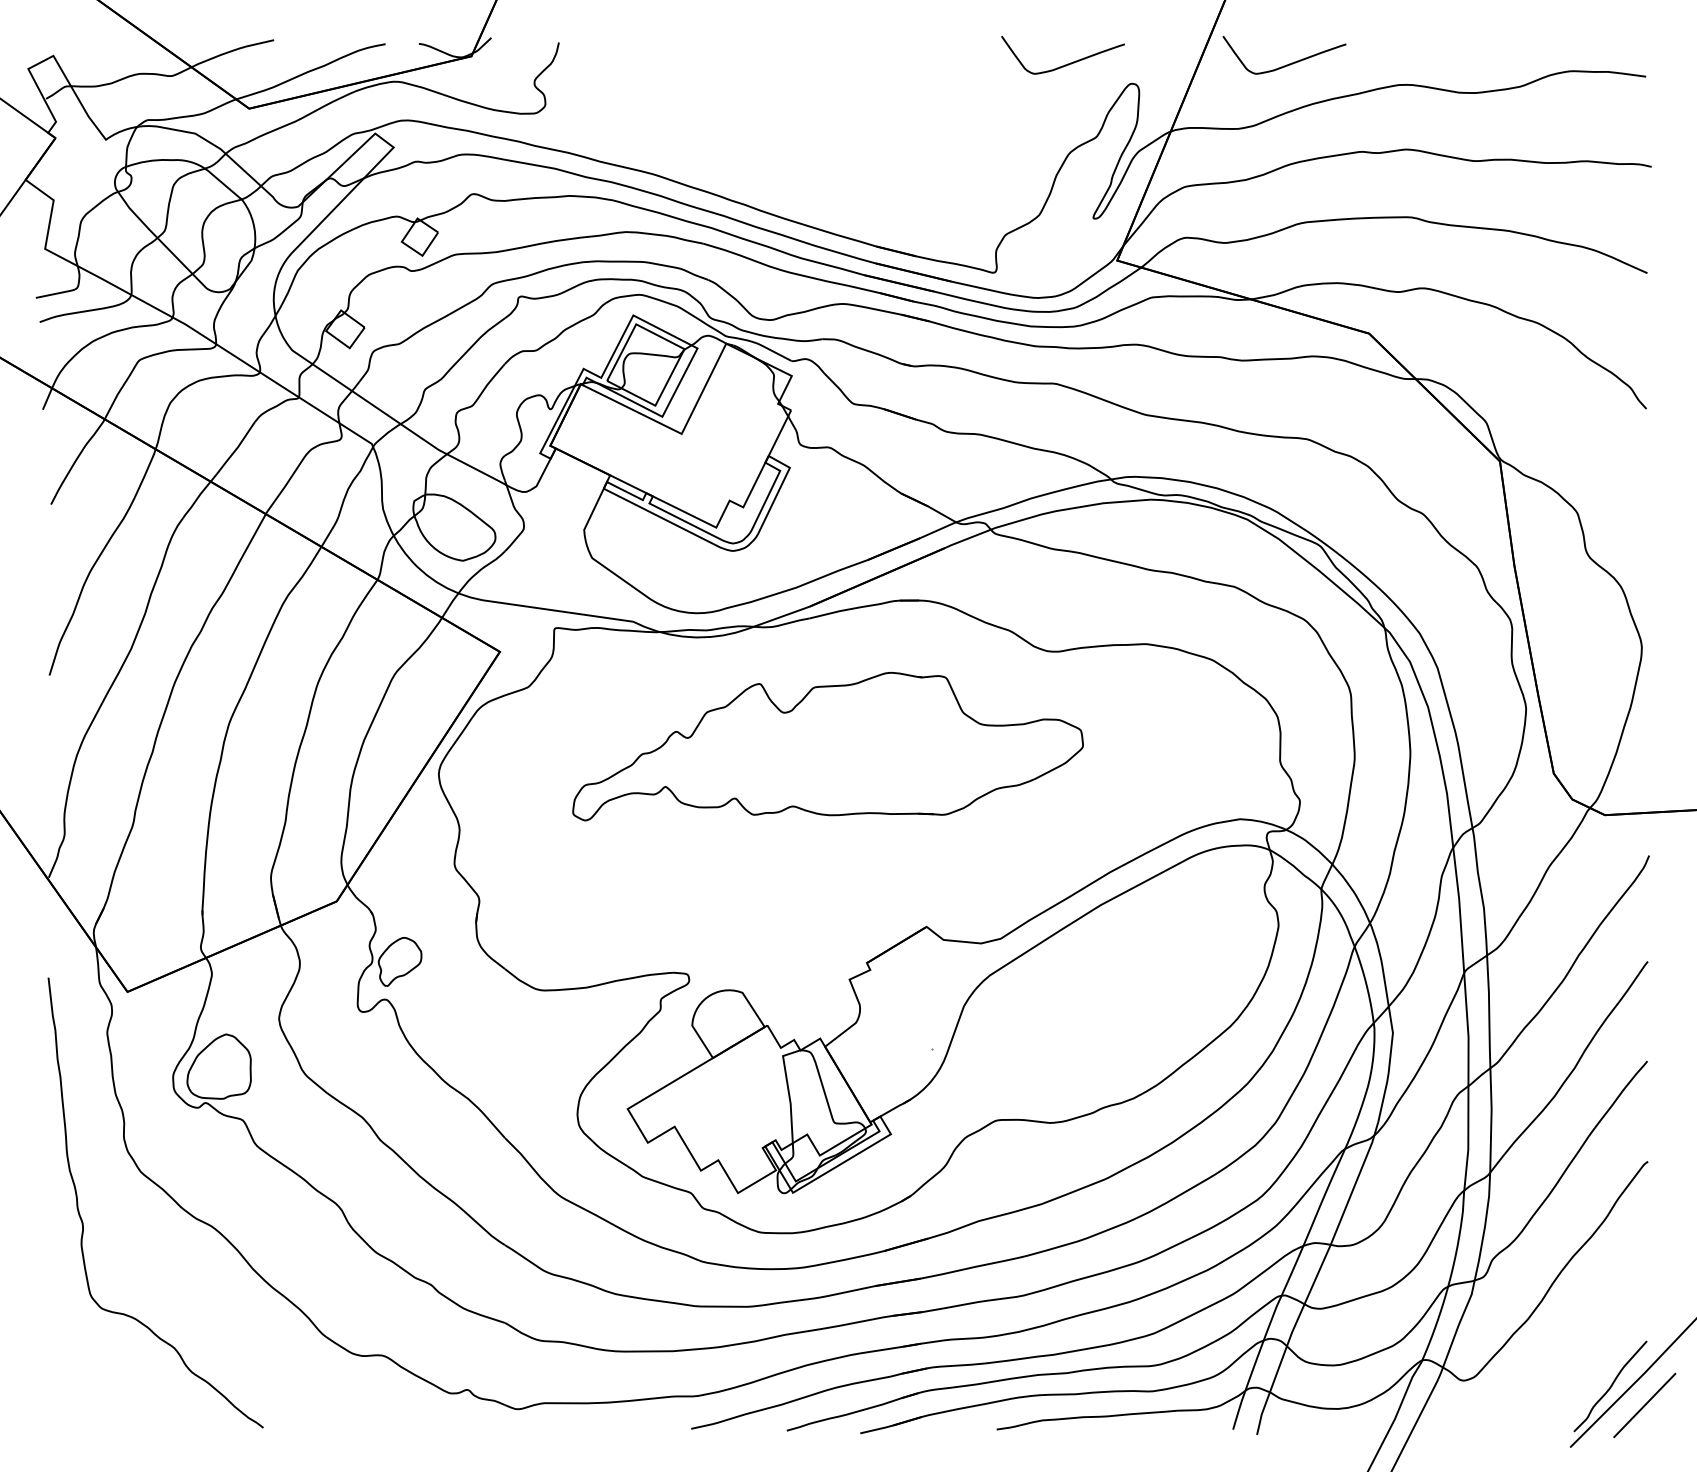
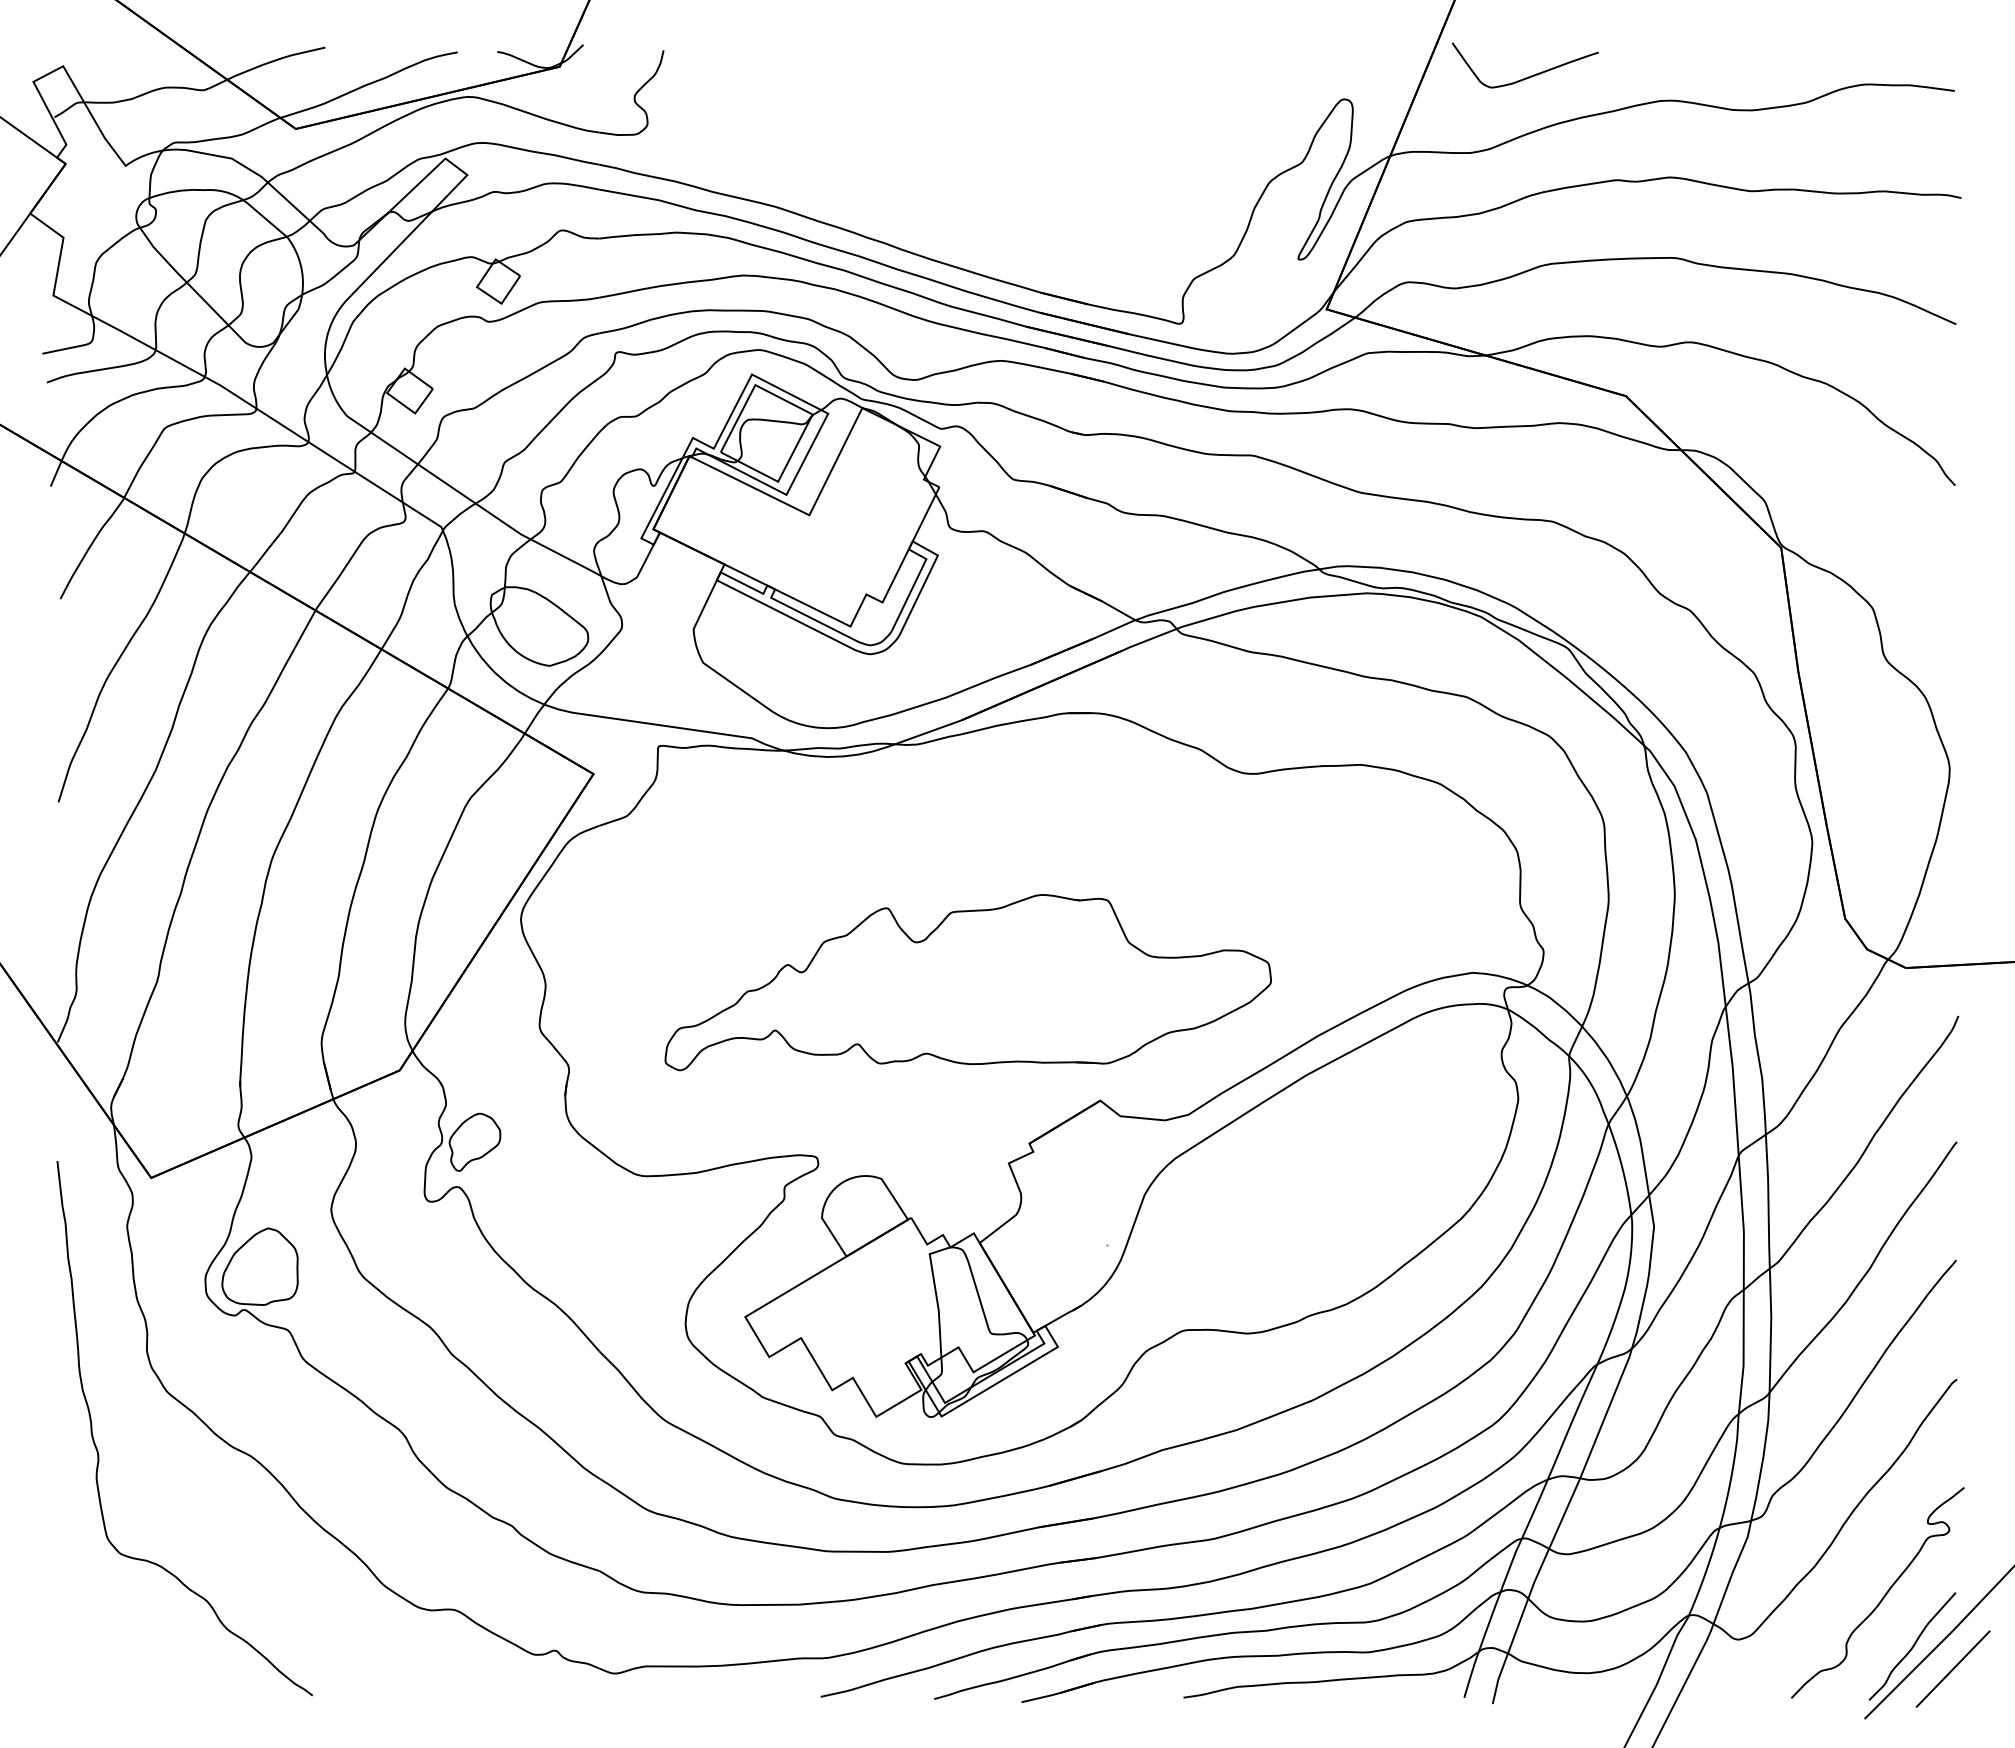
curve: (1065, 64) -> (1265, 76), removed
part: (827, 746) -> (967, 982), moved
curve: (1585, 1345) -> (1882, 1597), added

